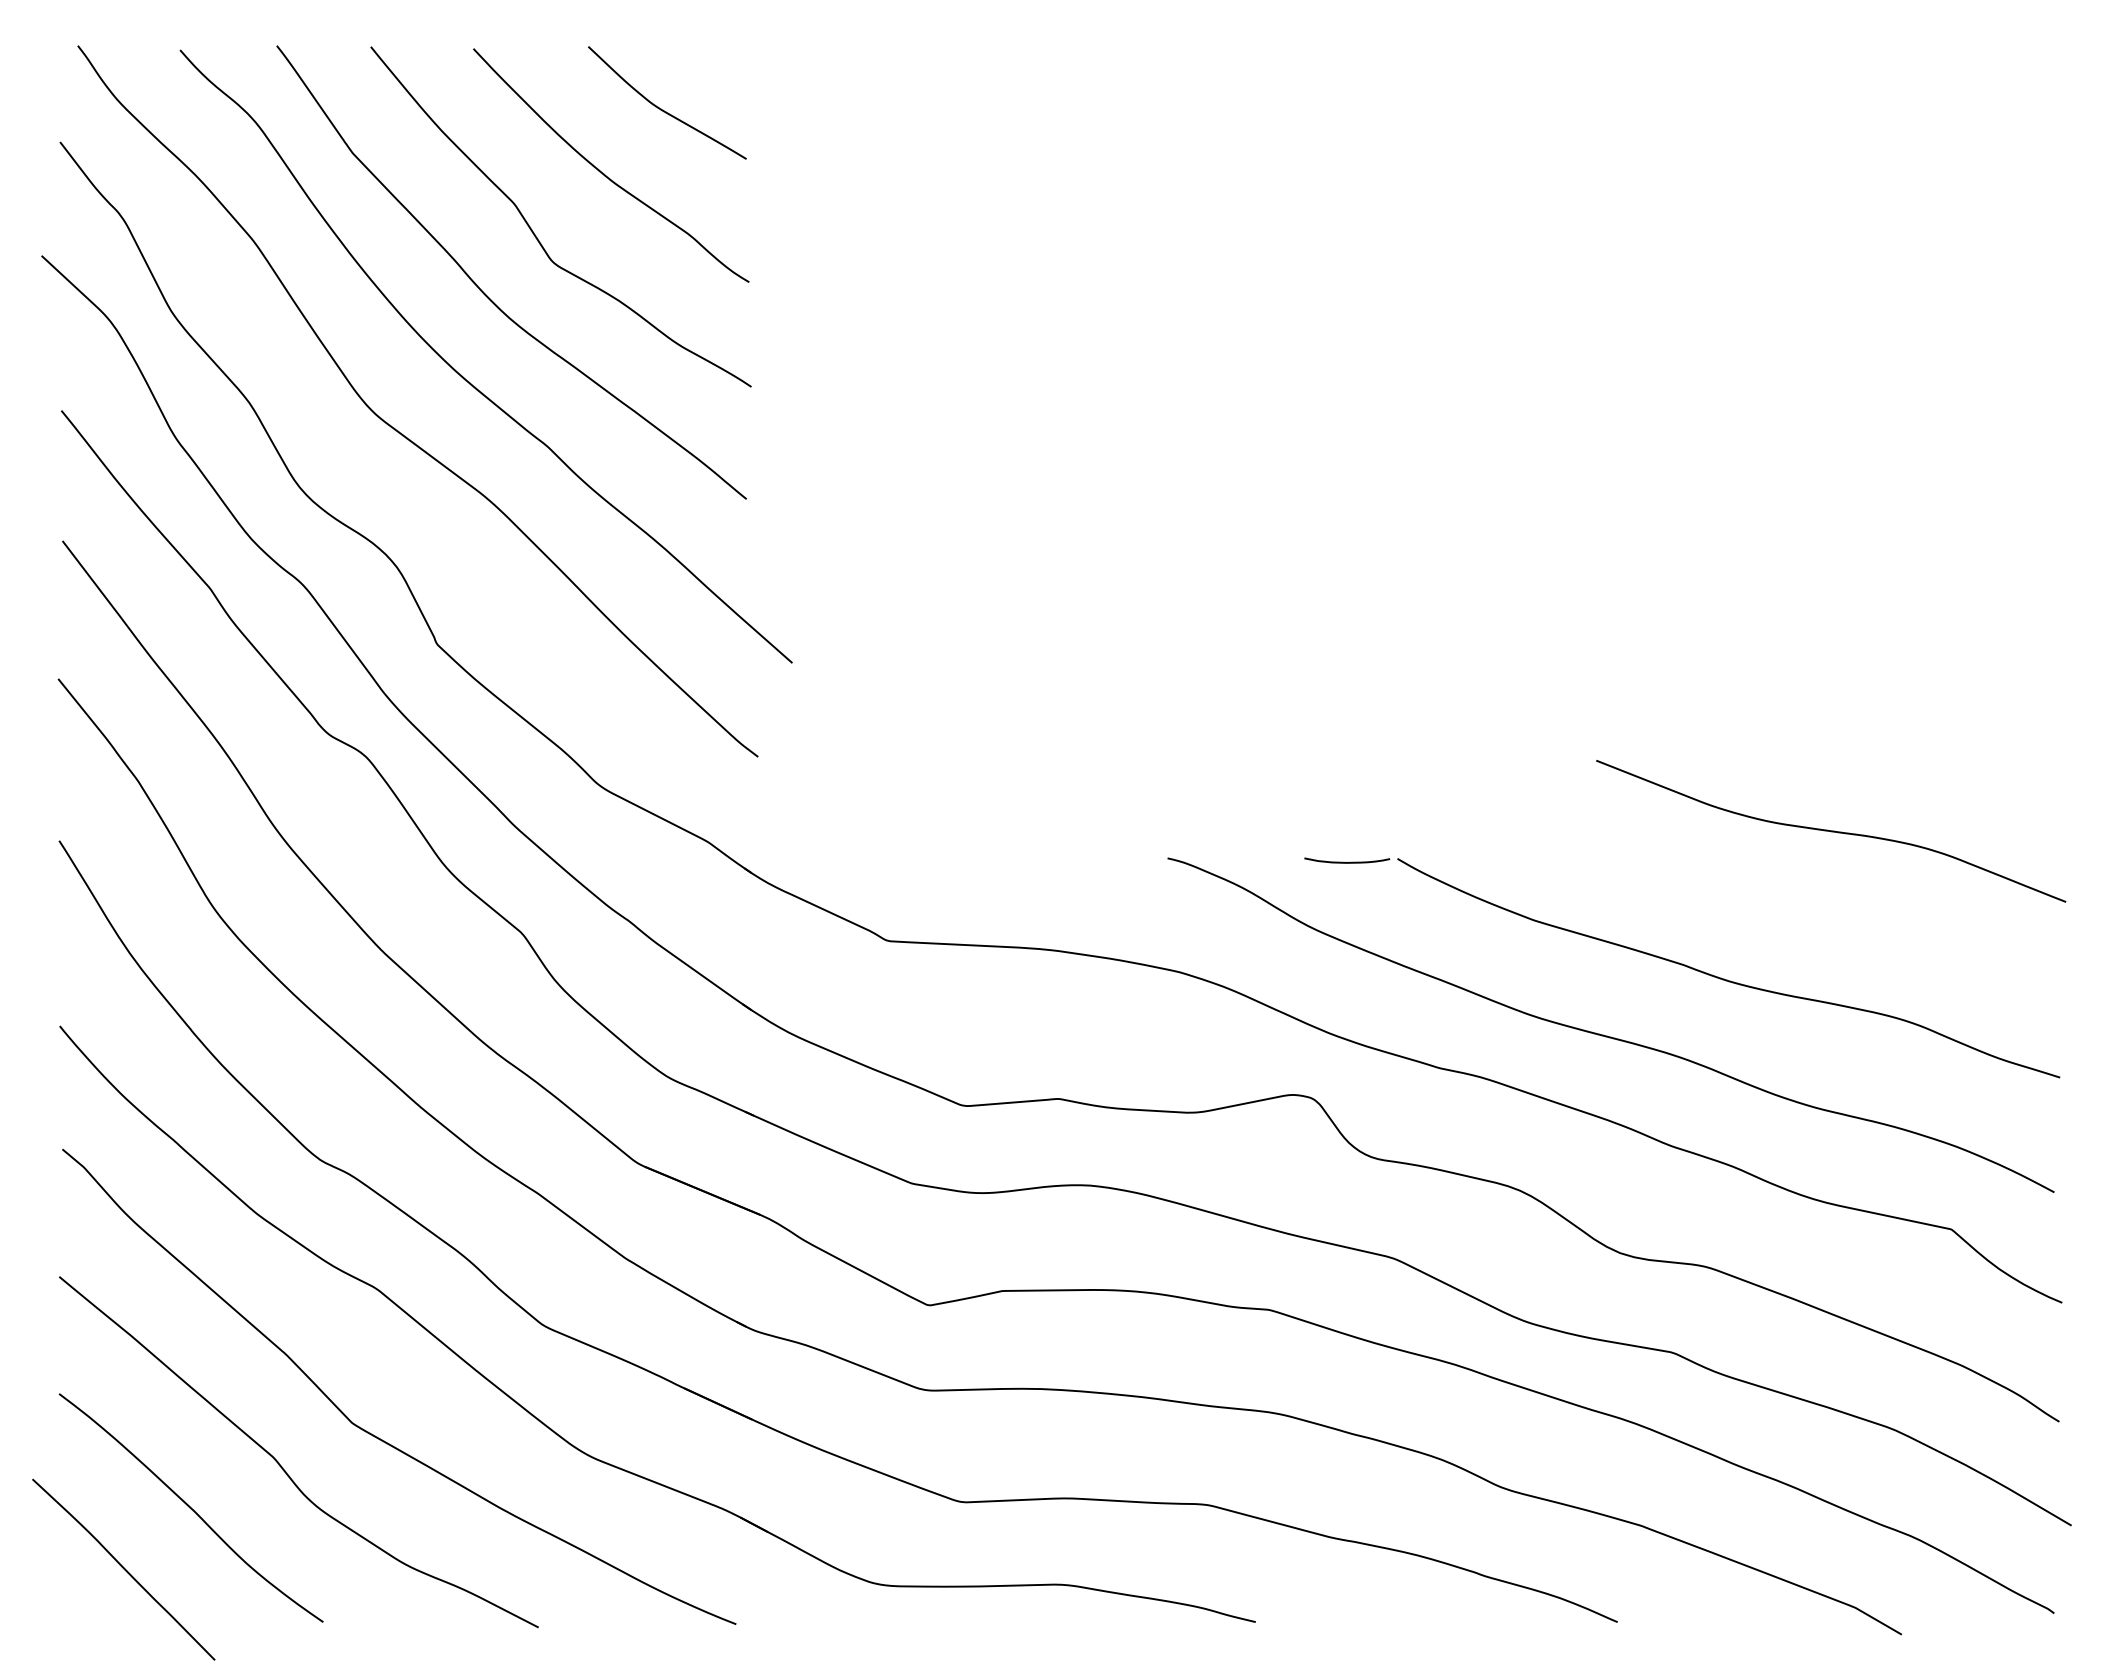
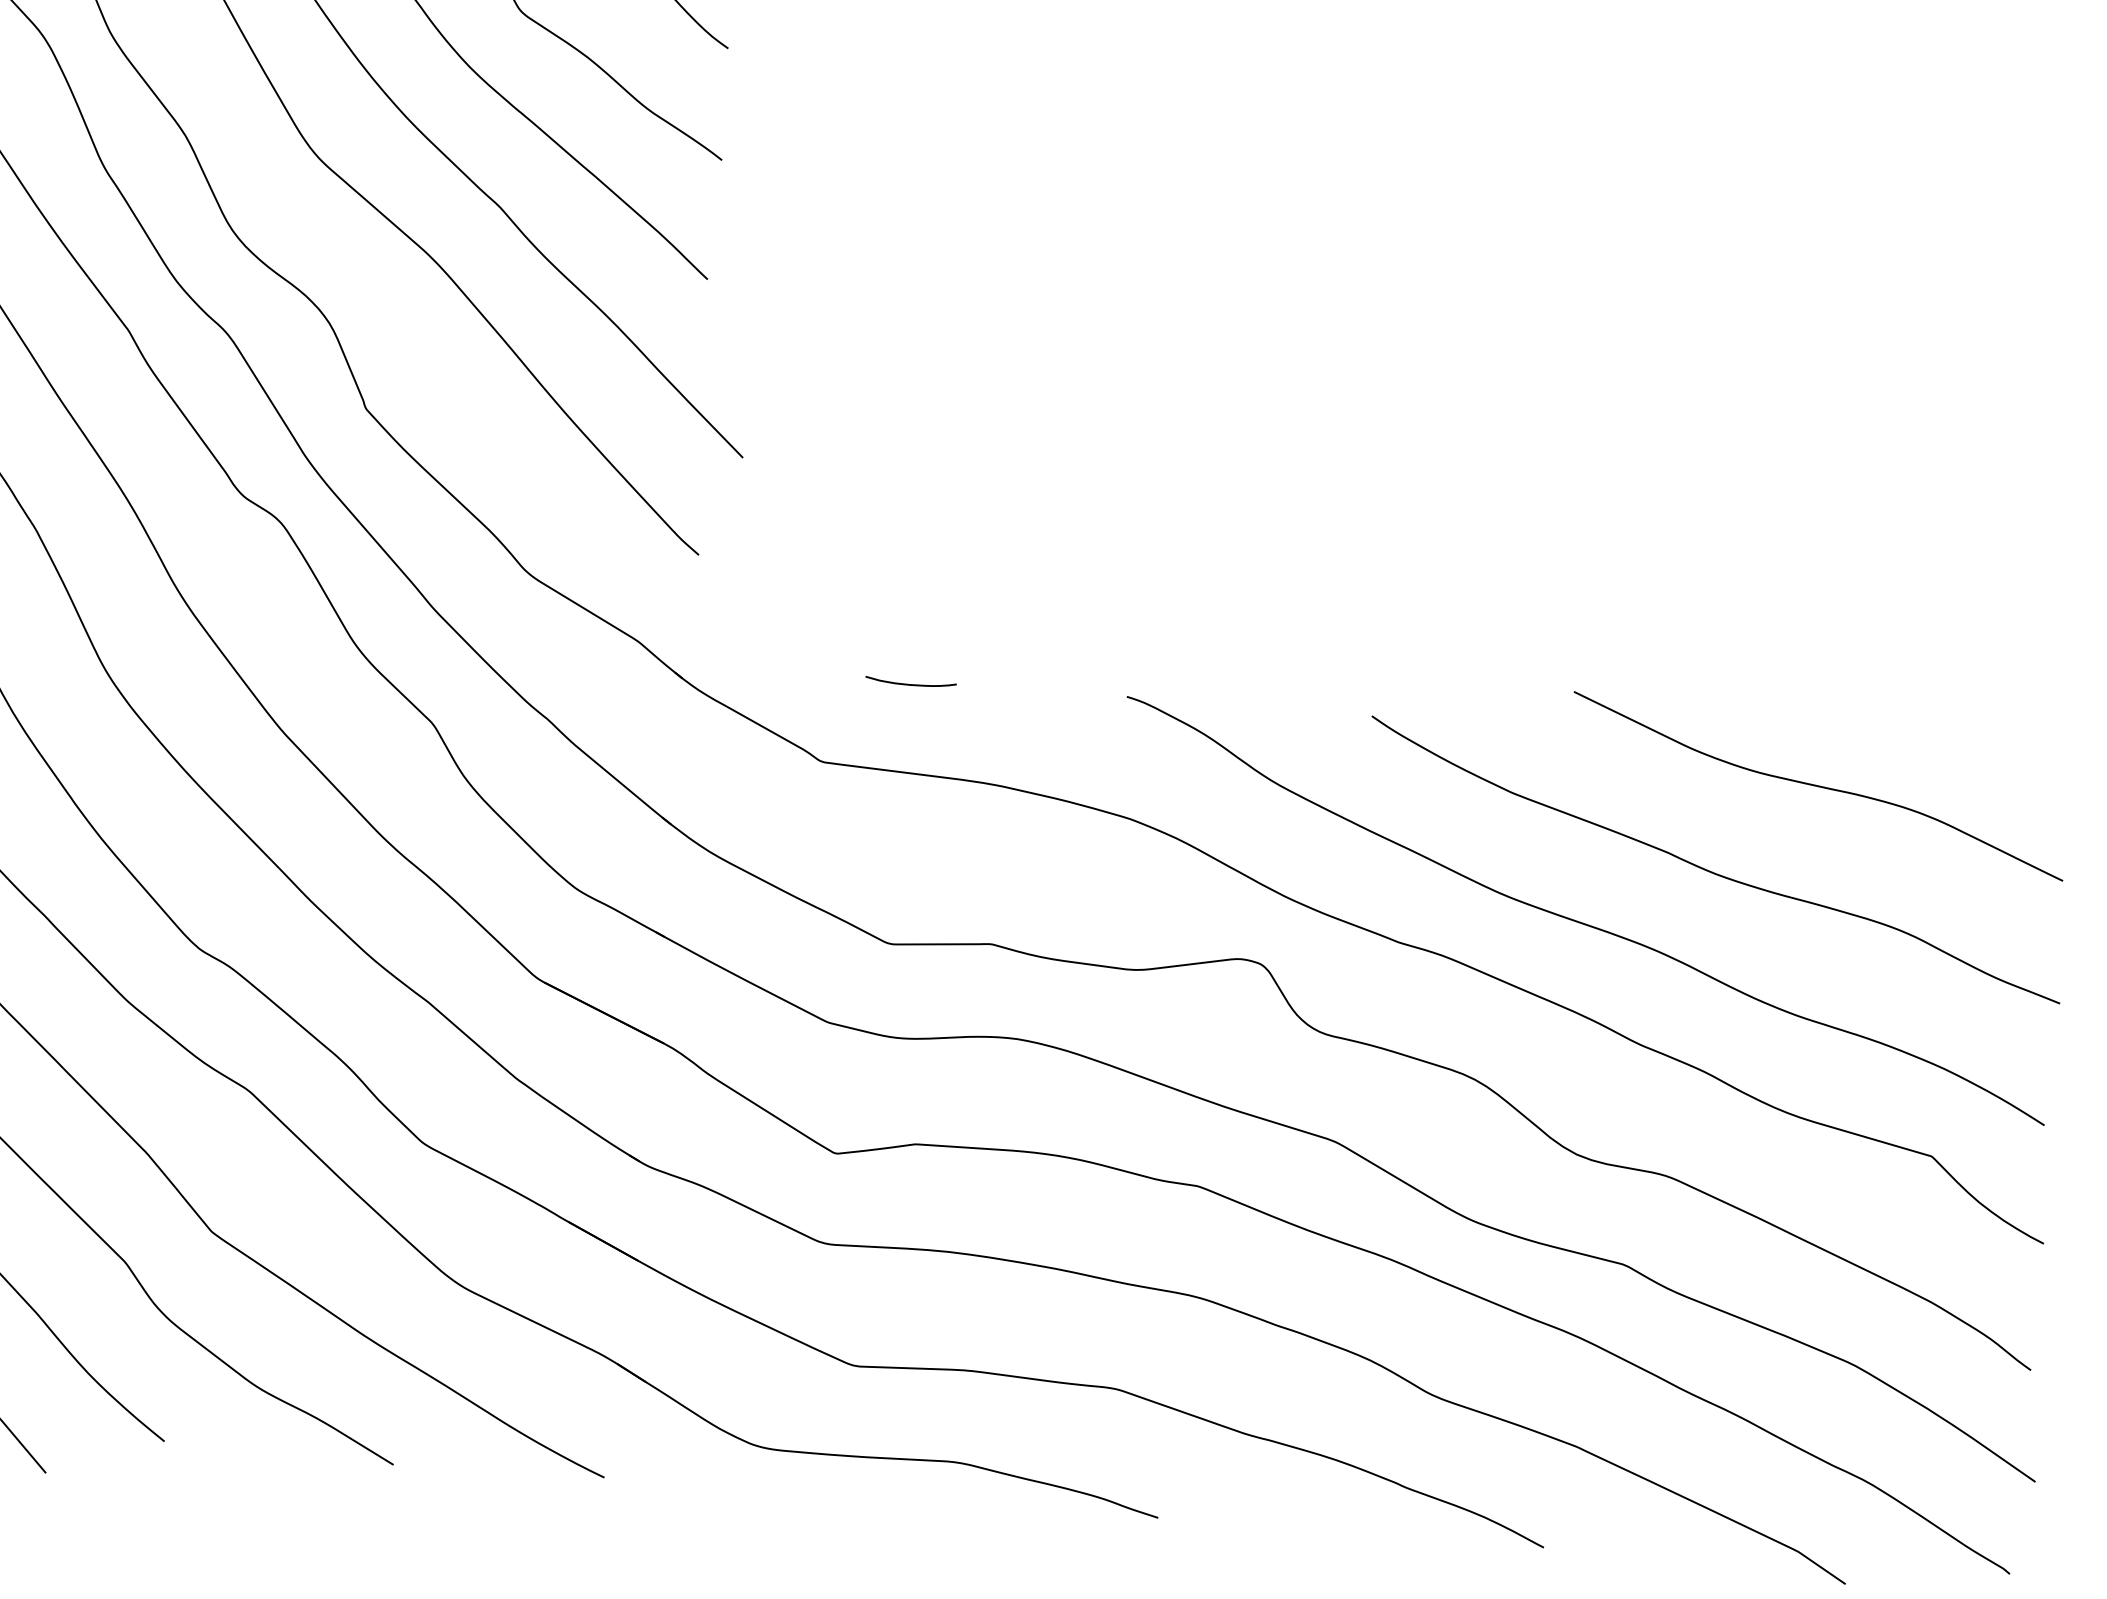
curve: (1831, 831) -> (1818, 786), moved
curve: (1347, 862) -> (911, 684), moved

